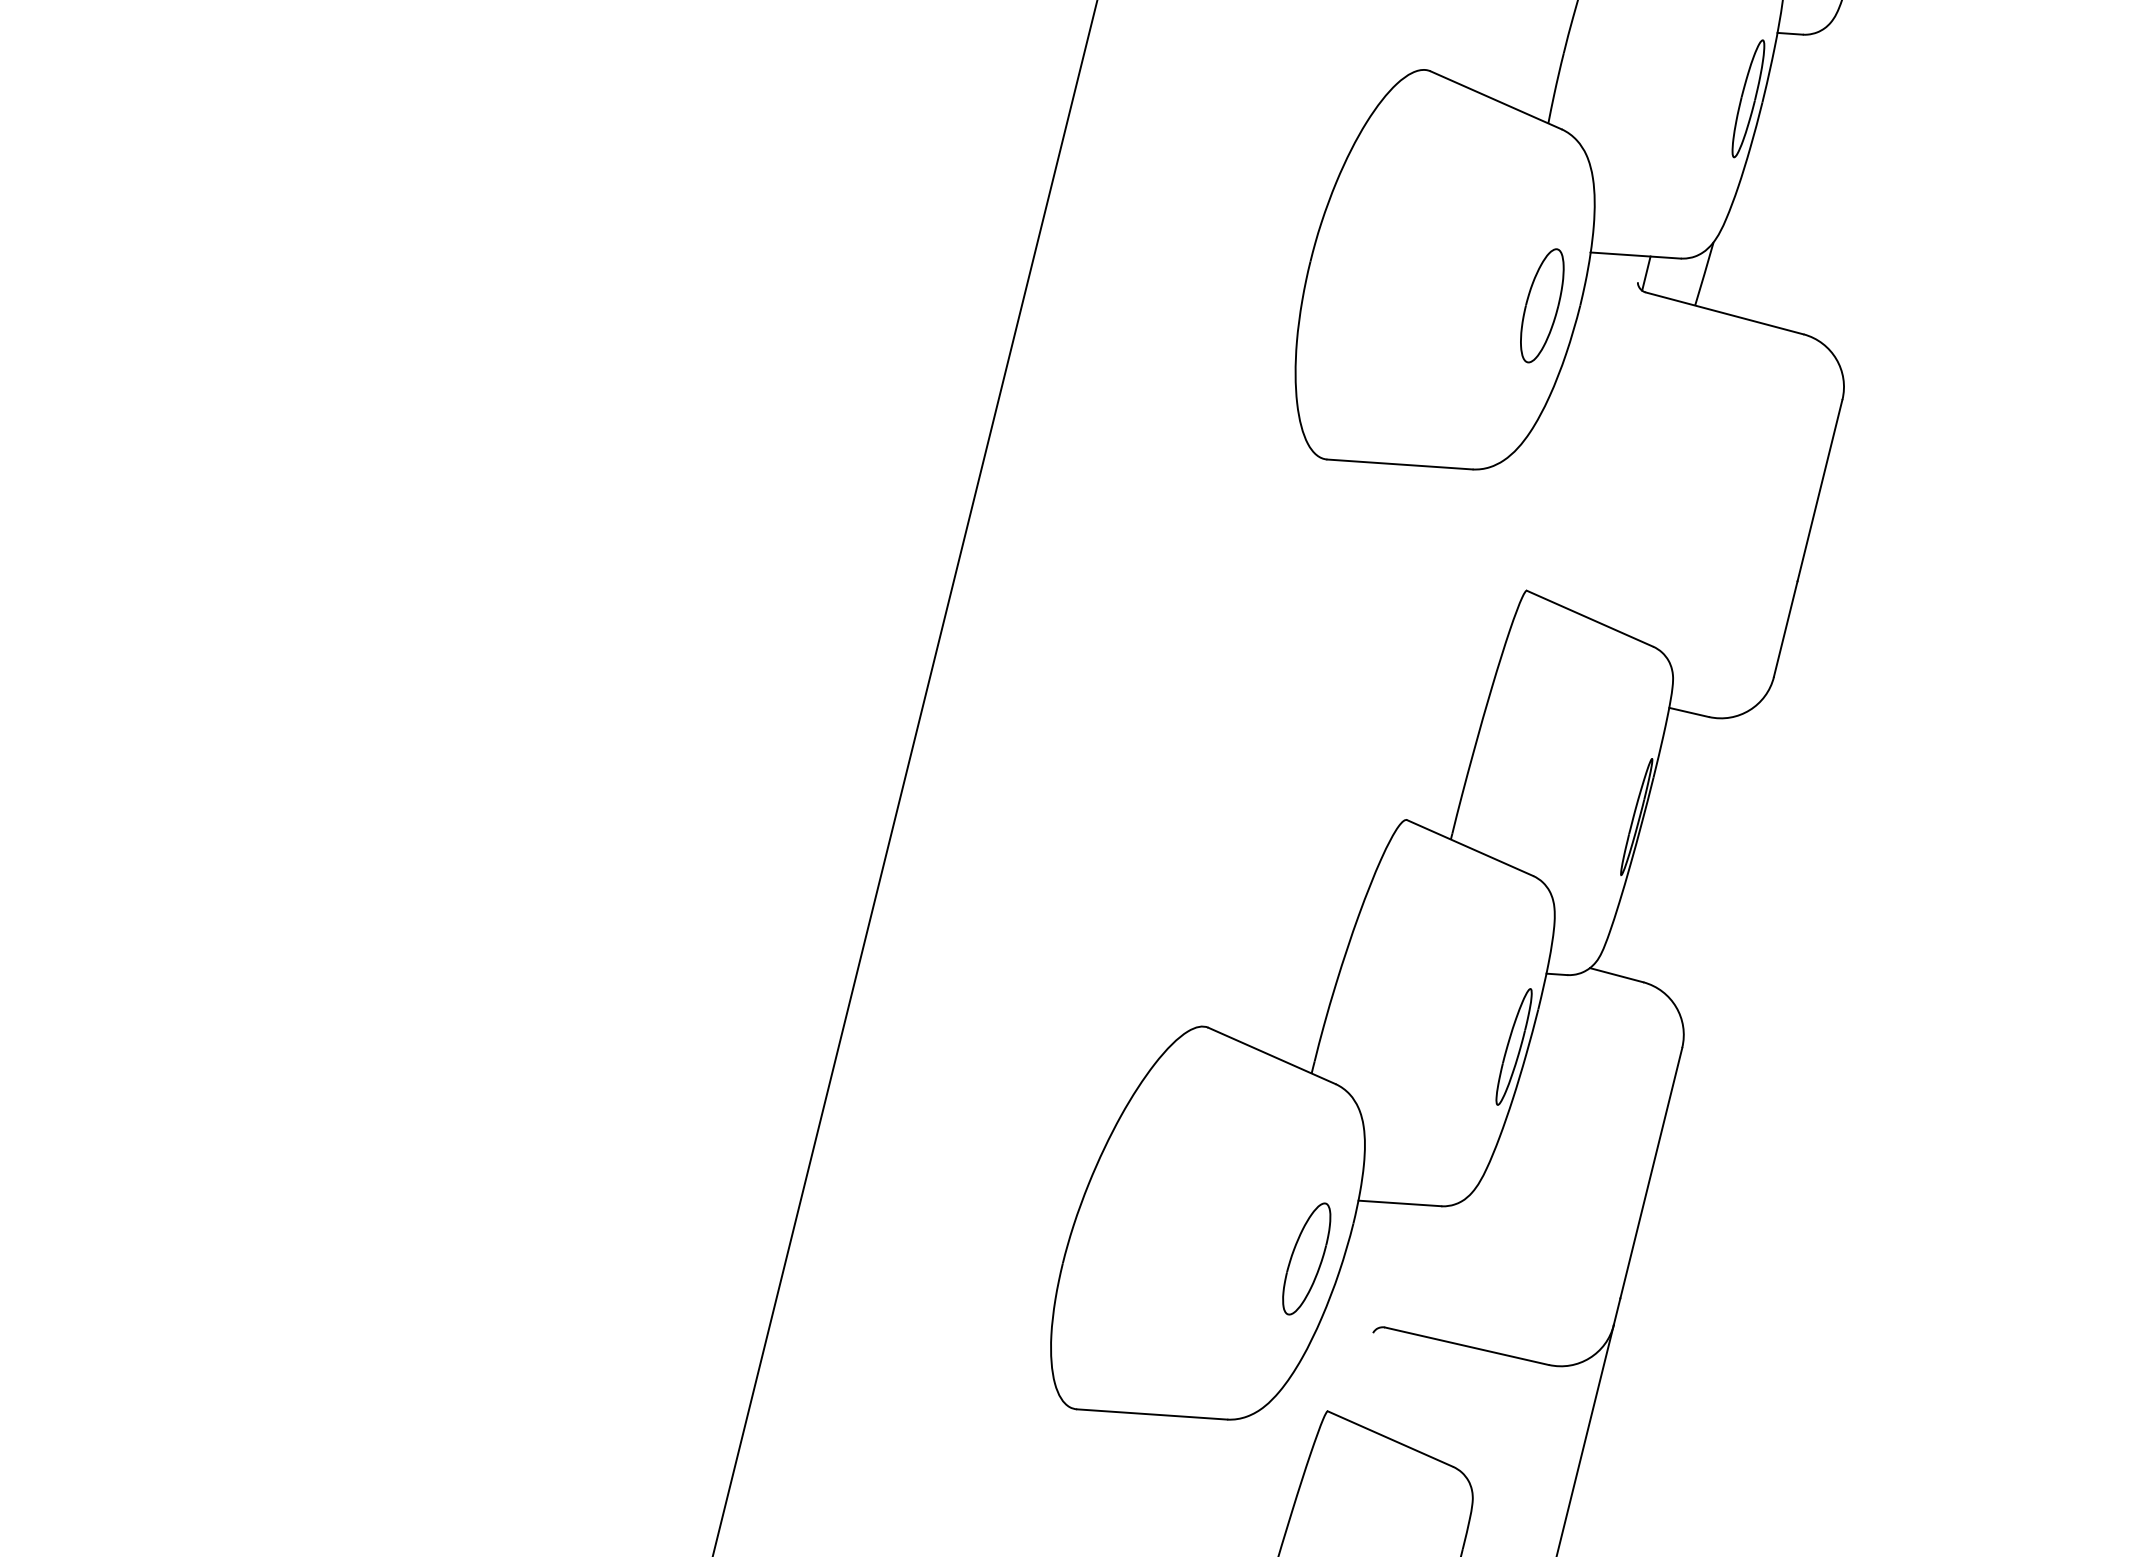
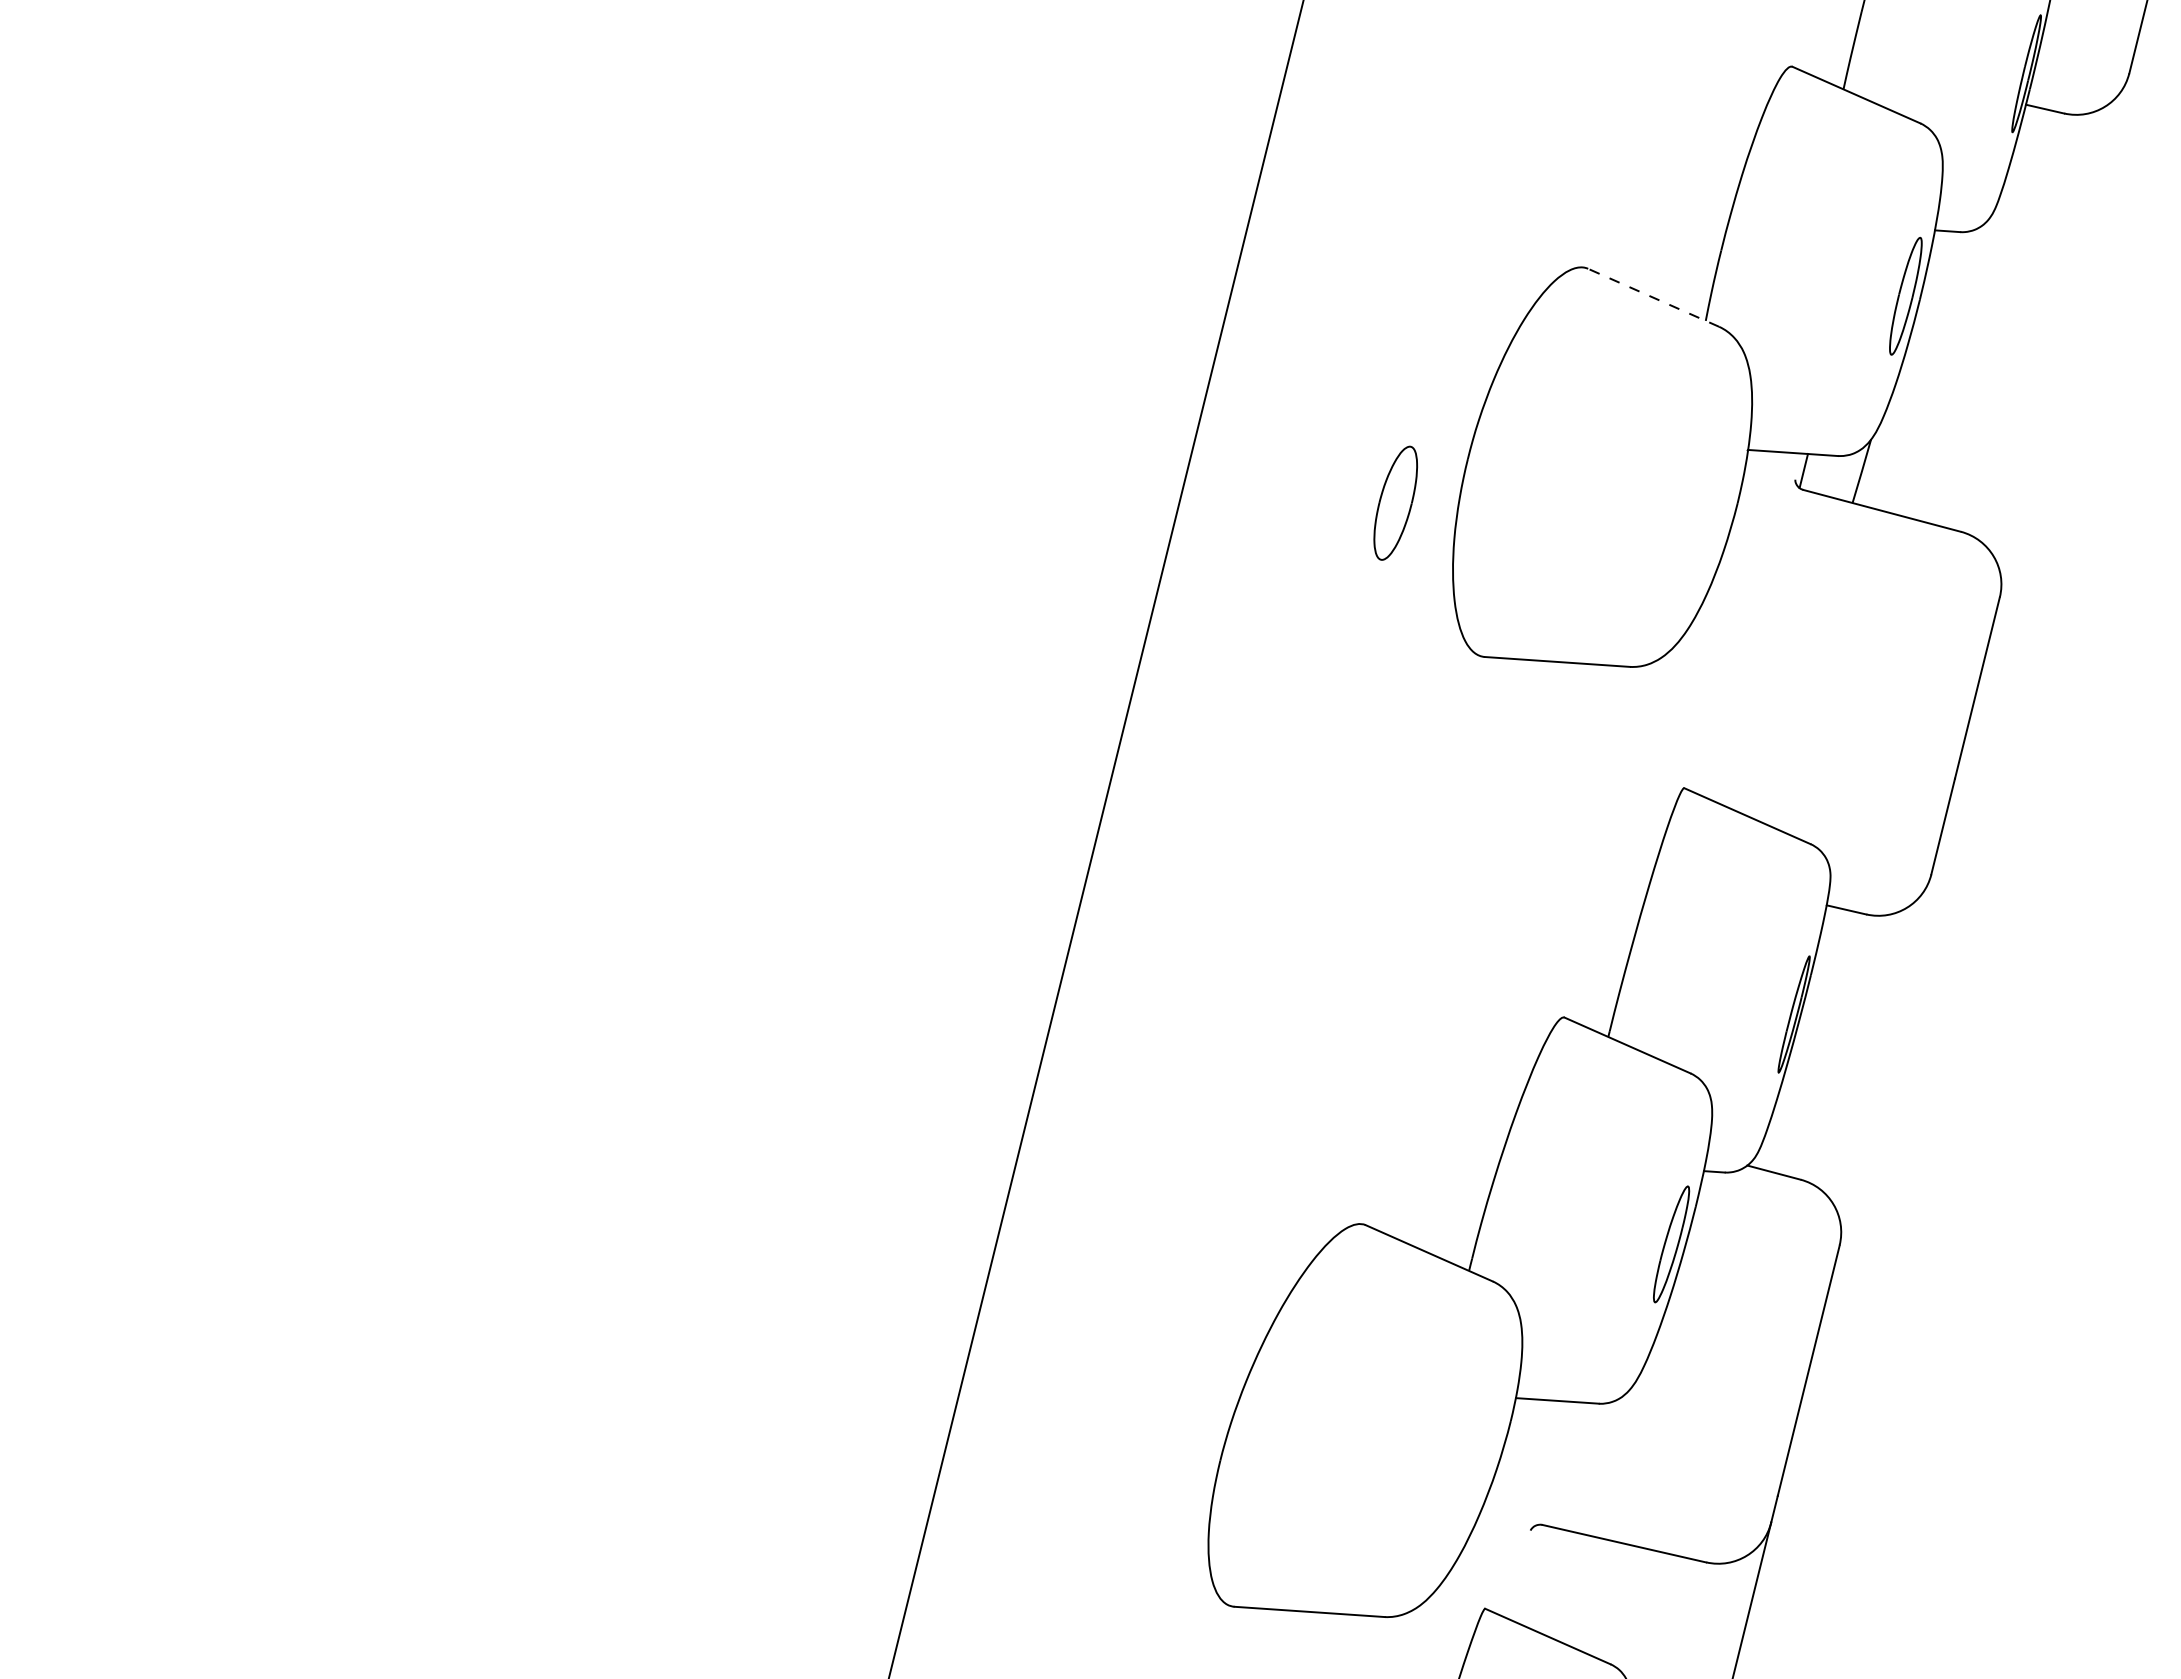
line: (1496, 100) -> (1653, 297), solid -> dashed
part: (1542, 305) -> (1395, 502), moved
part: (1306, 1259) -> (1463, 1456), removed

